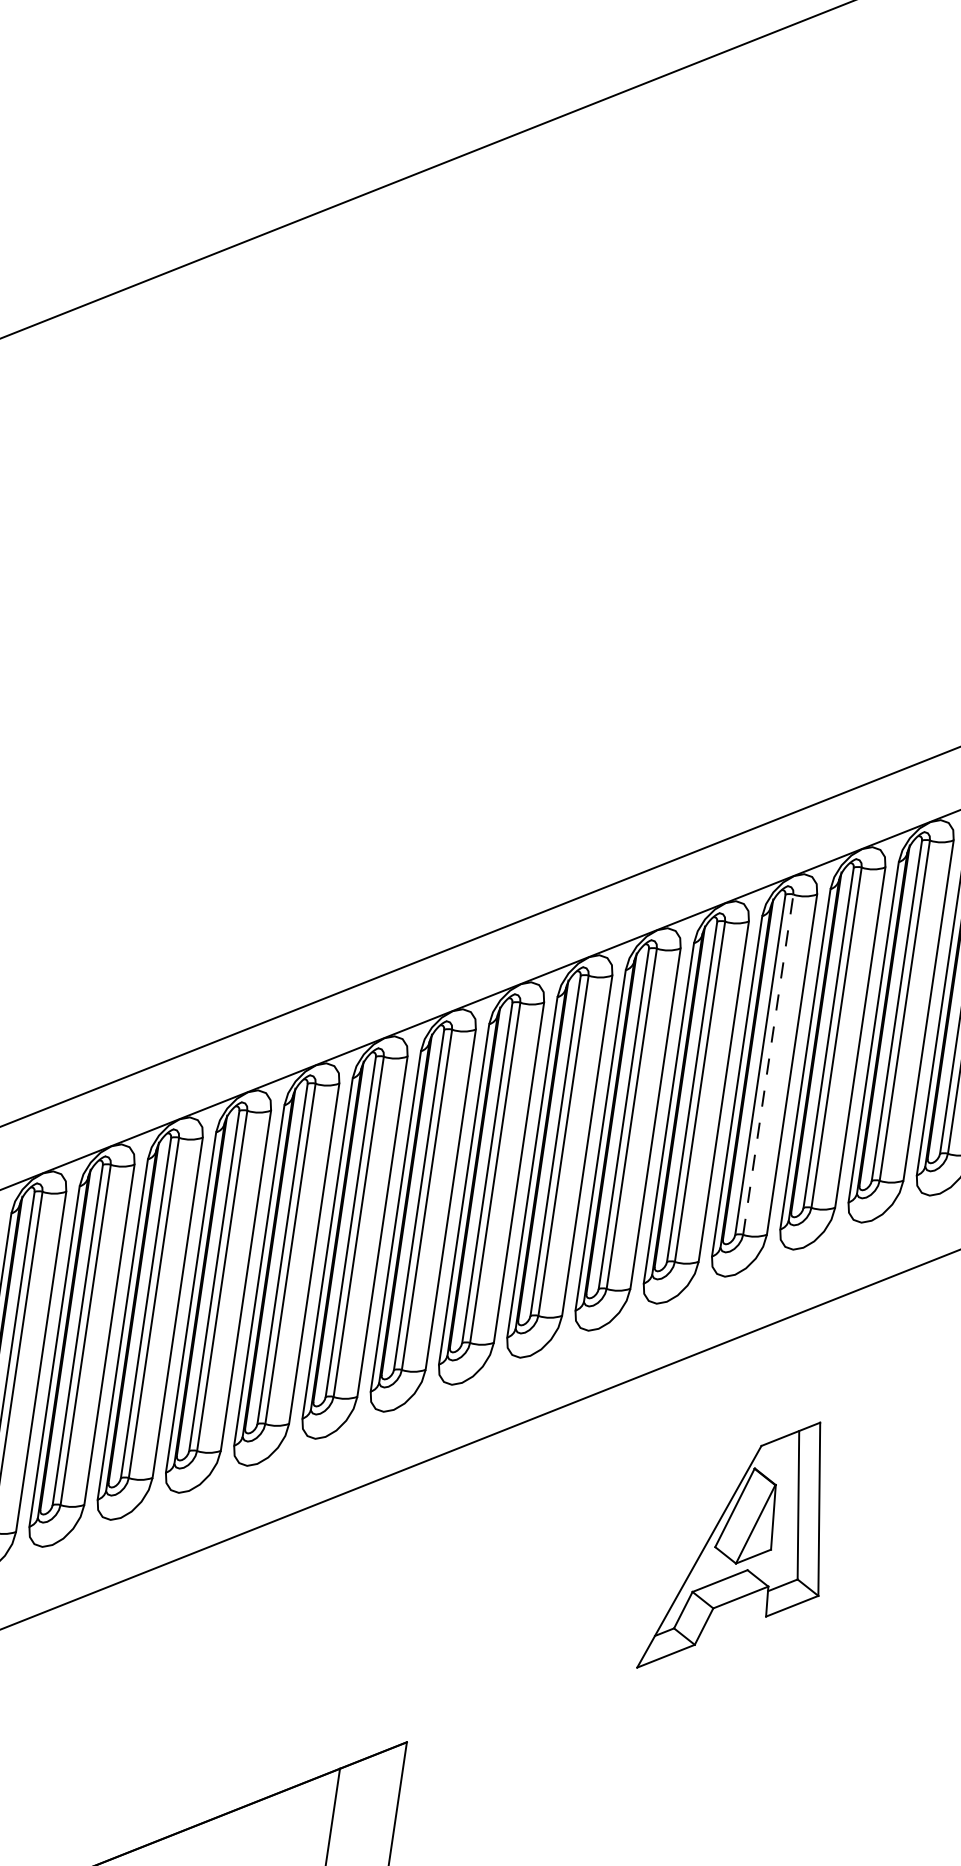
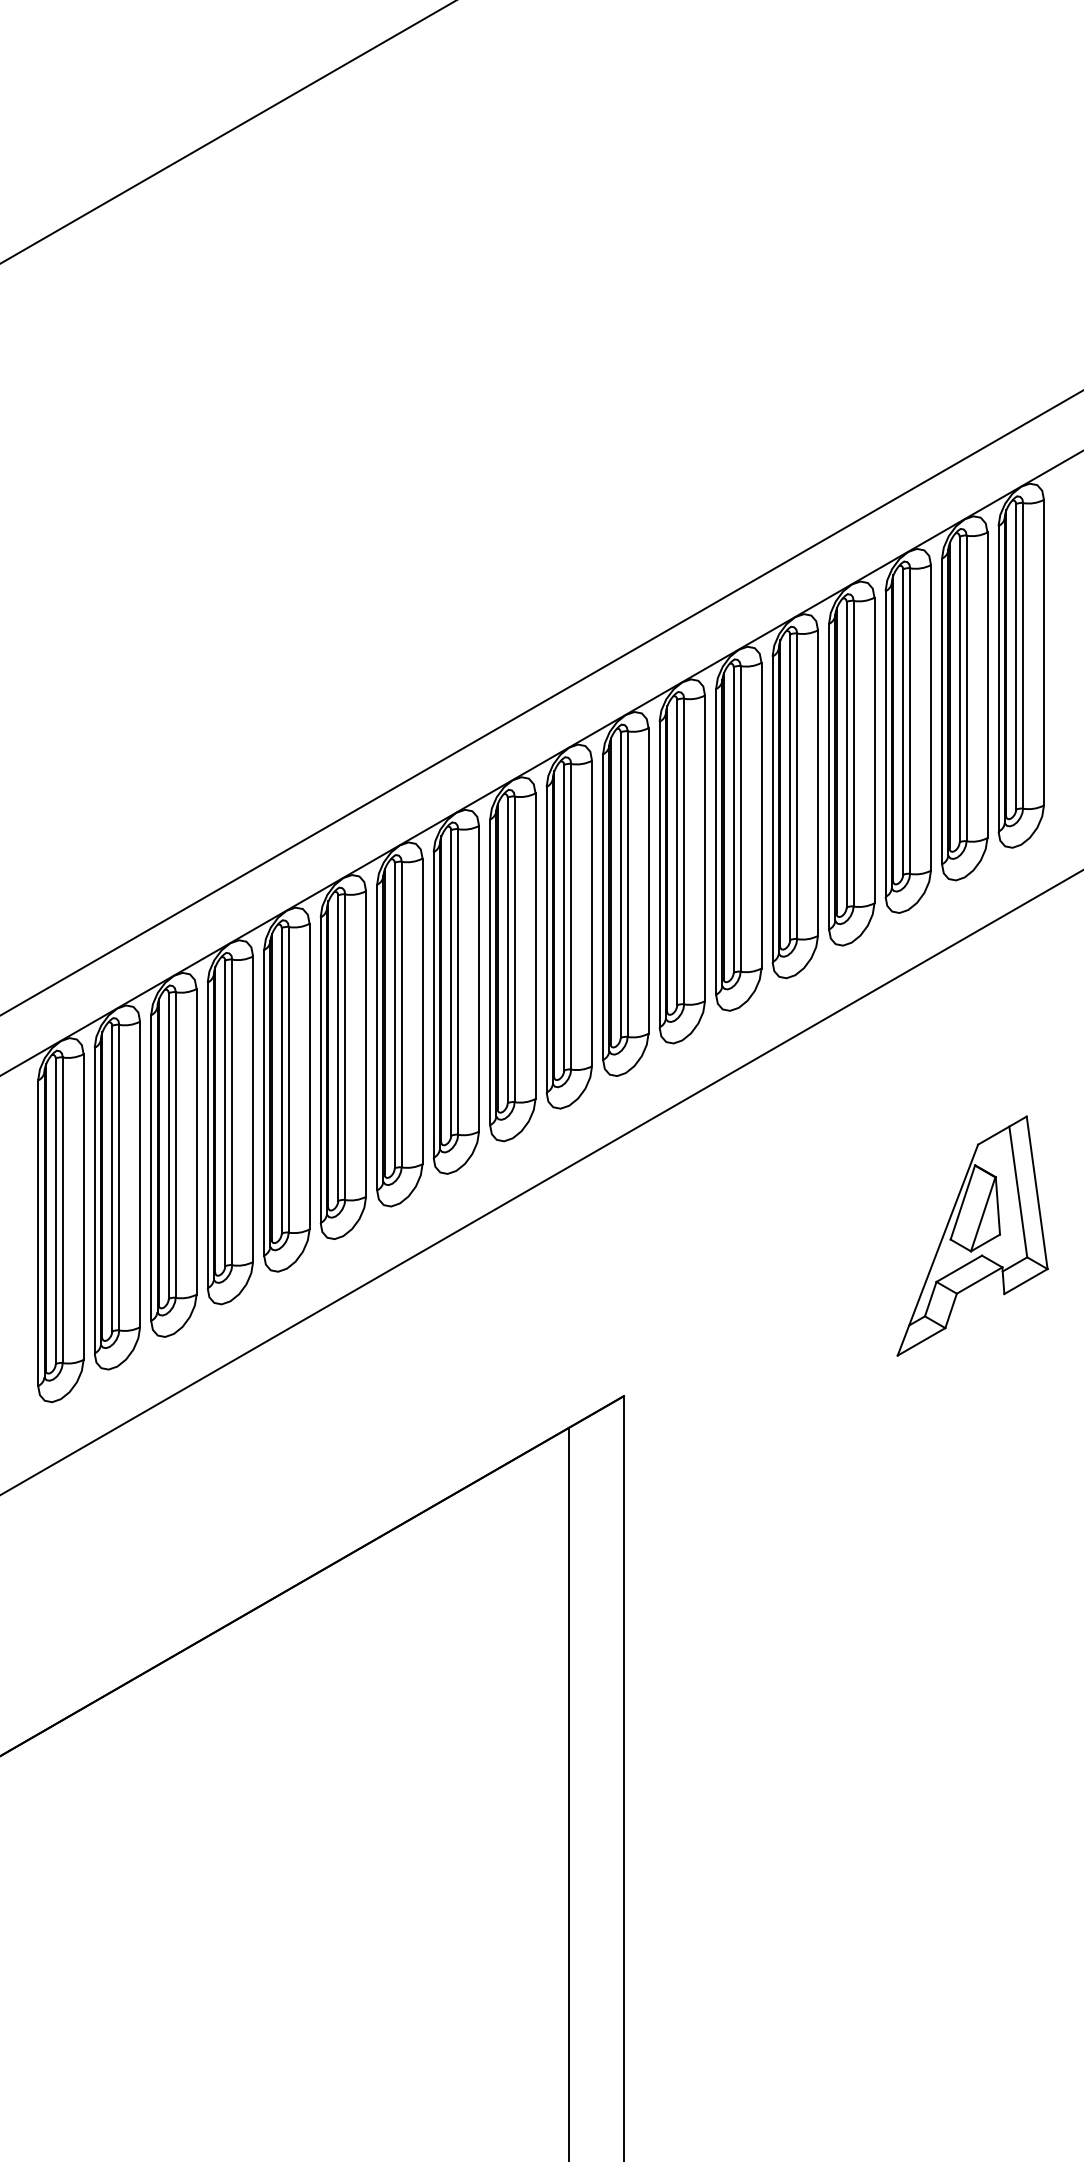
line: (768, 1064) -> (853, 753), dashed -> solid
part: (740, 1546) -> (972, 1235), moved

